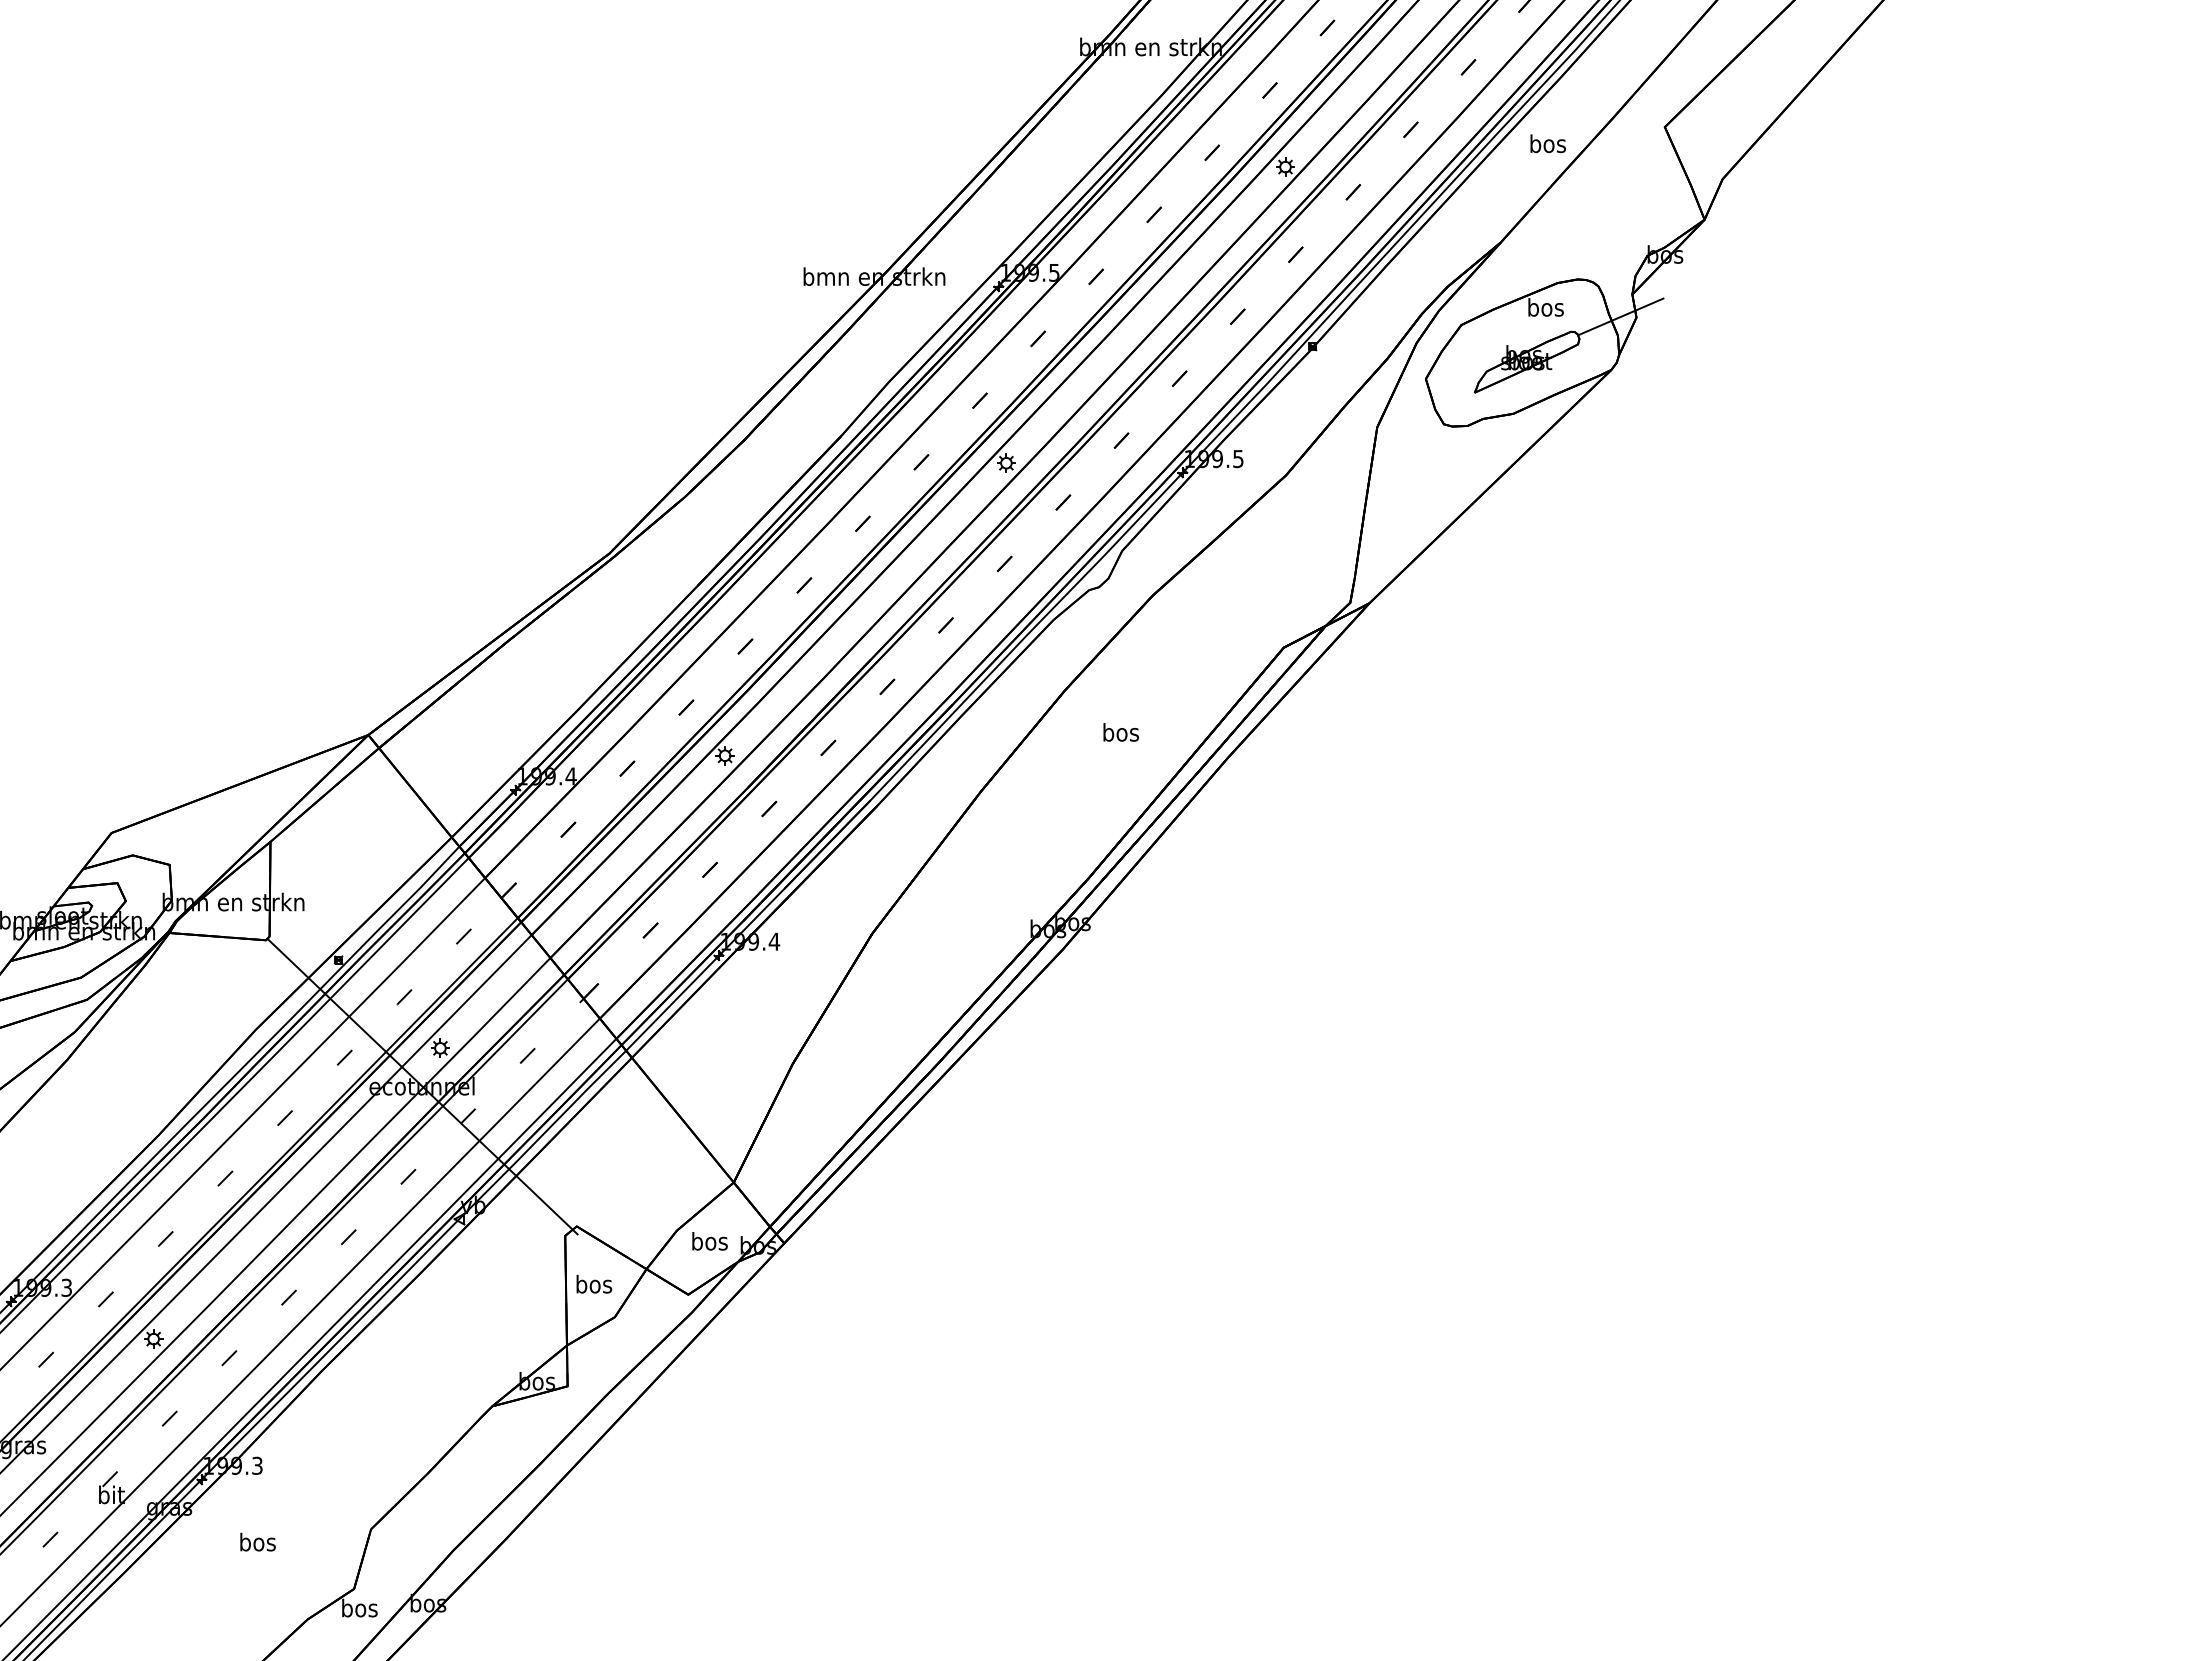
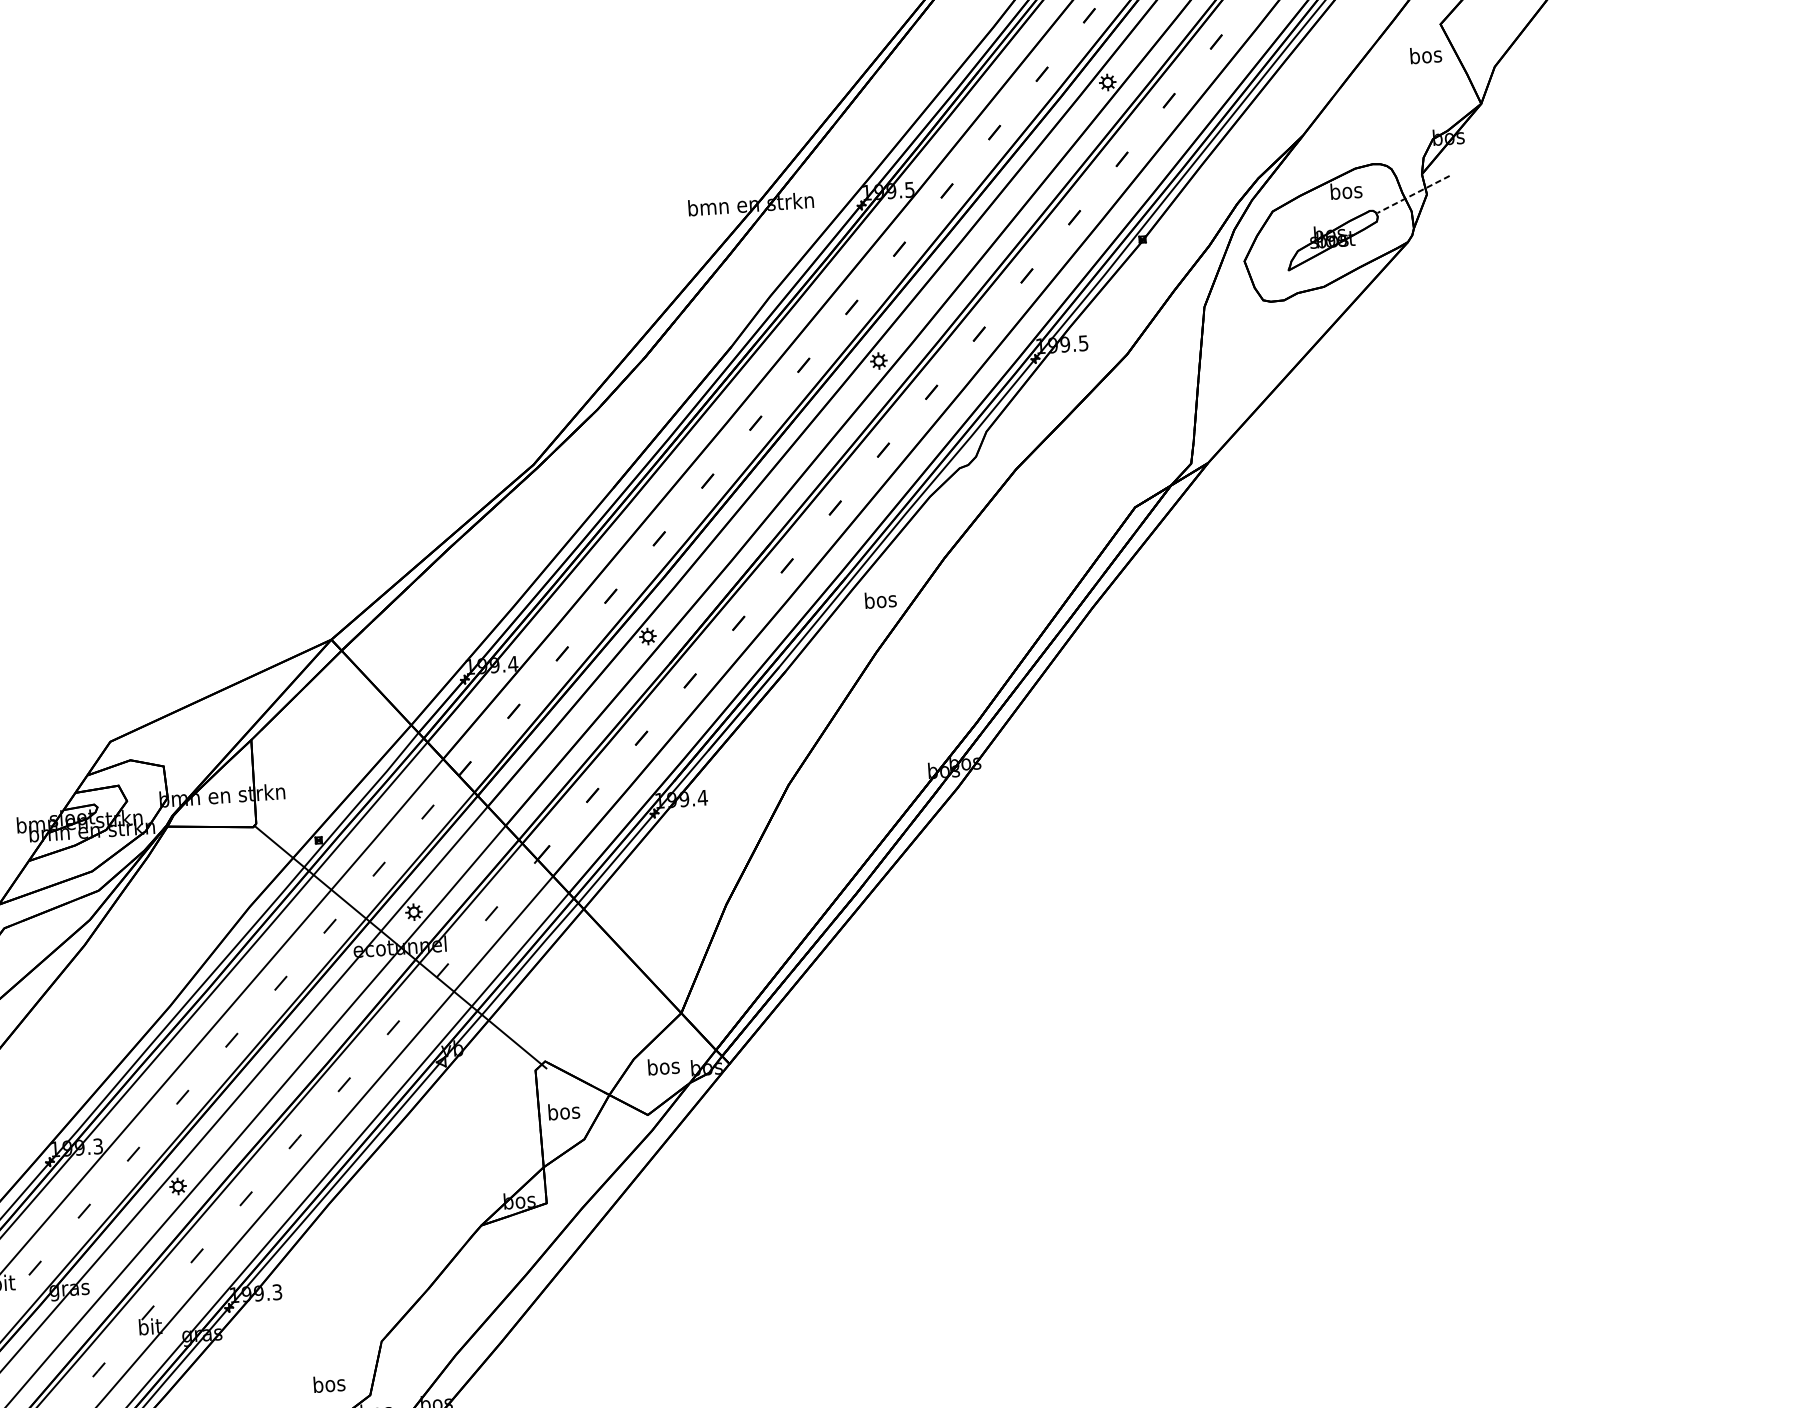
text: (1547, 143) -> (1425, 55), moved
line: (1621, 316) -> (1413, 194), solid -> dashed
text: (1120, 732) -> (880, 600), moved
text: (257, 1541) -> (328, 1383), moved

